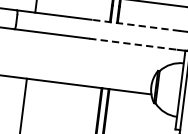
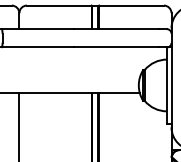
line: (135, 25) -> (116, 29), dashed -> solid
line: (133, 44) -> (116, 47), dashed -> solid

